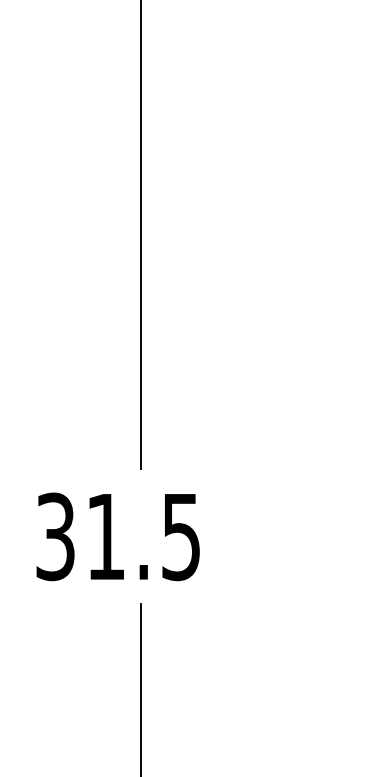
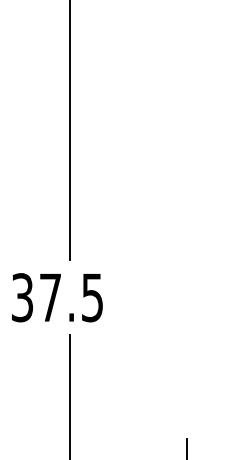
text: (105, 536) -> (50, 297), 31.5 -> 37.5

